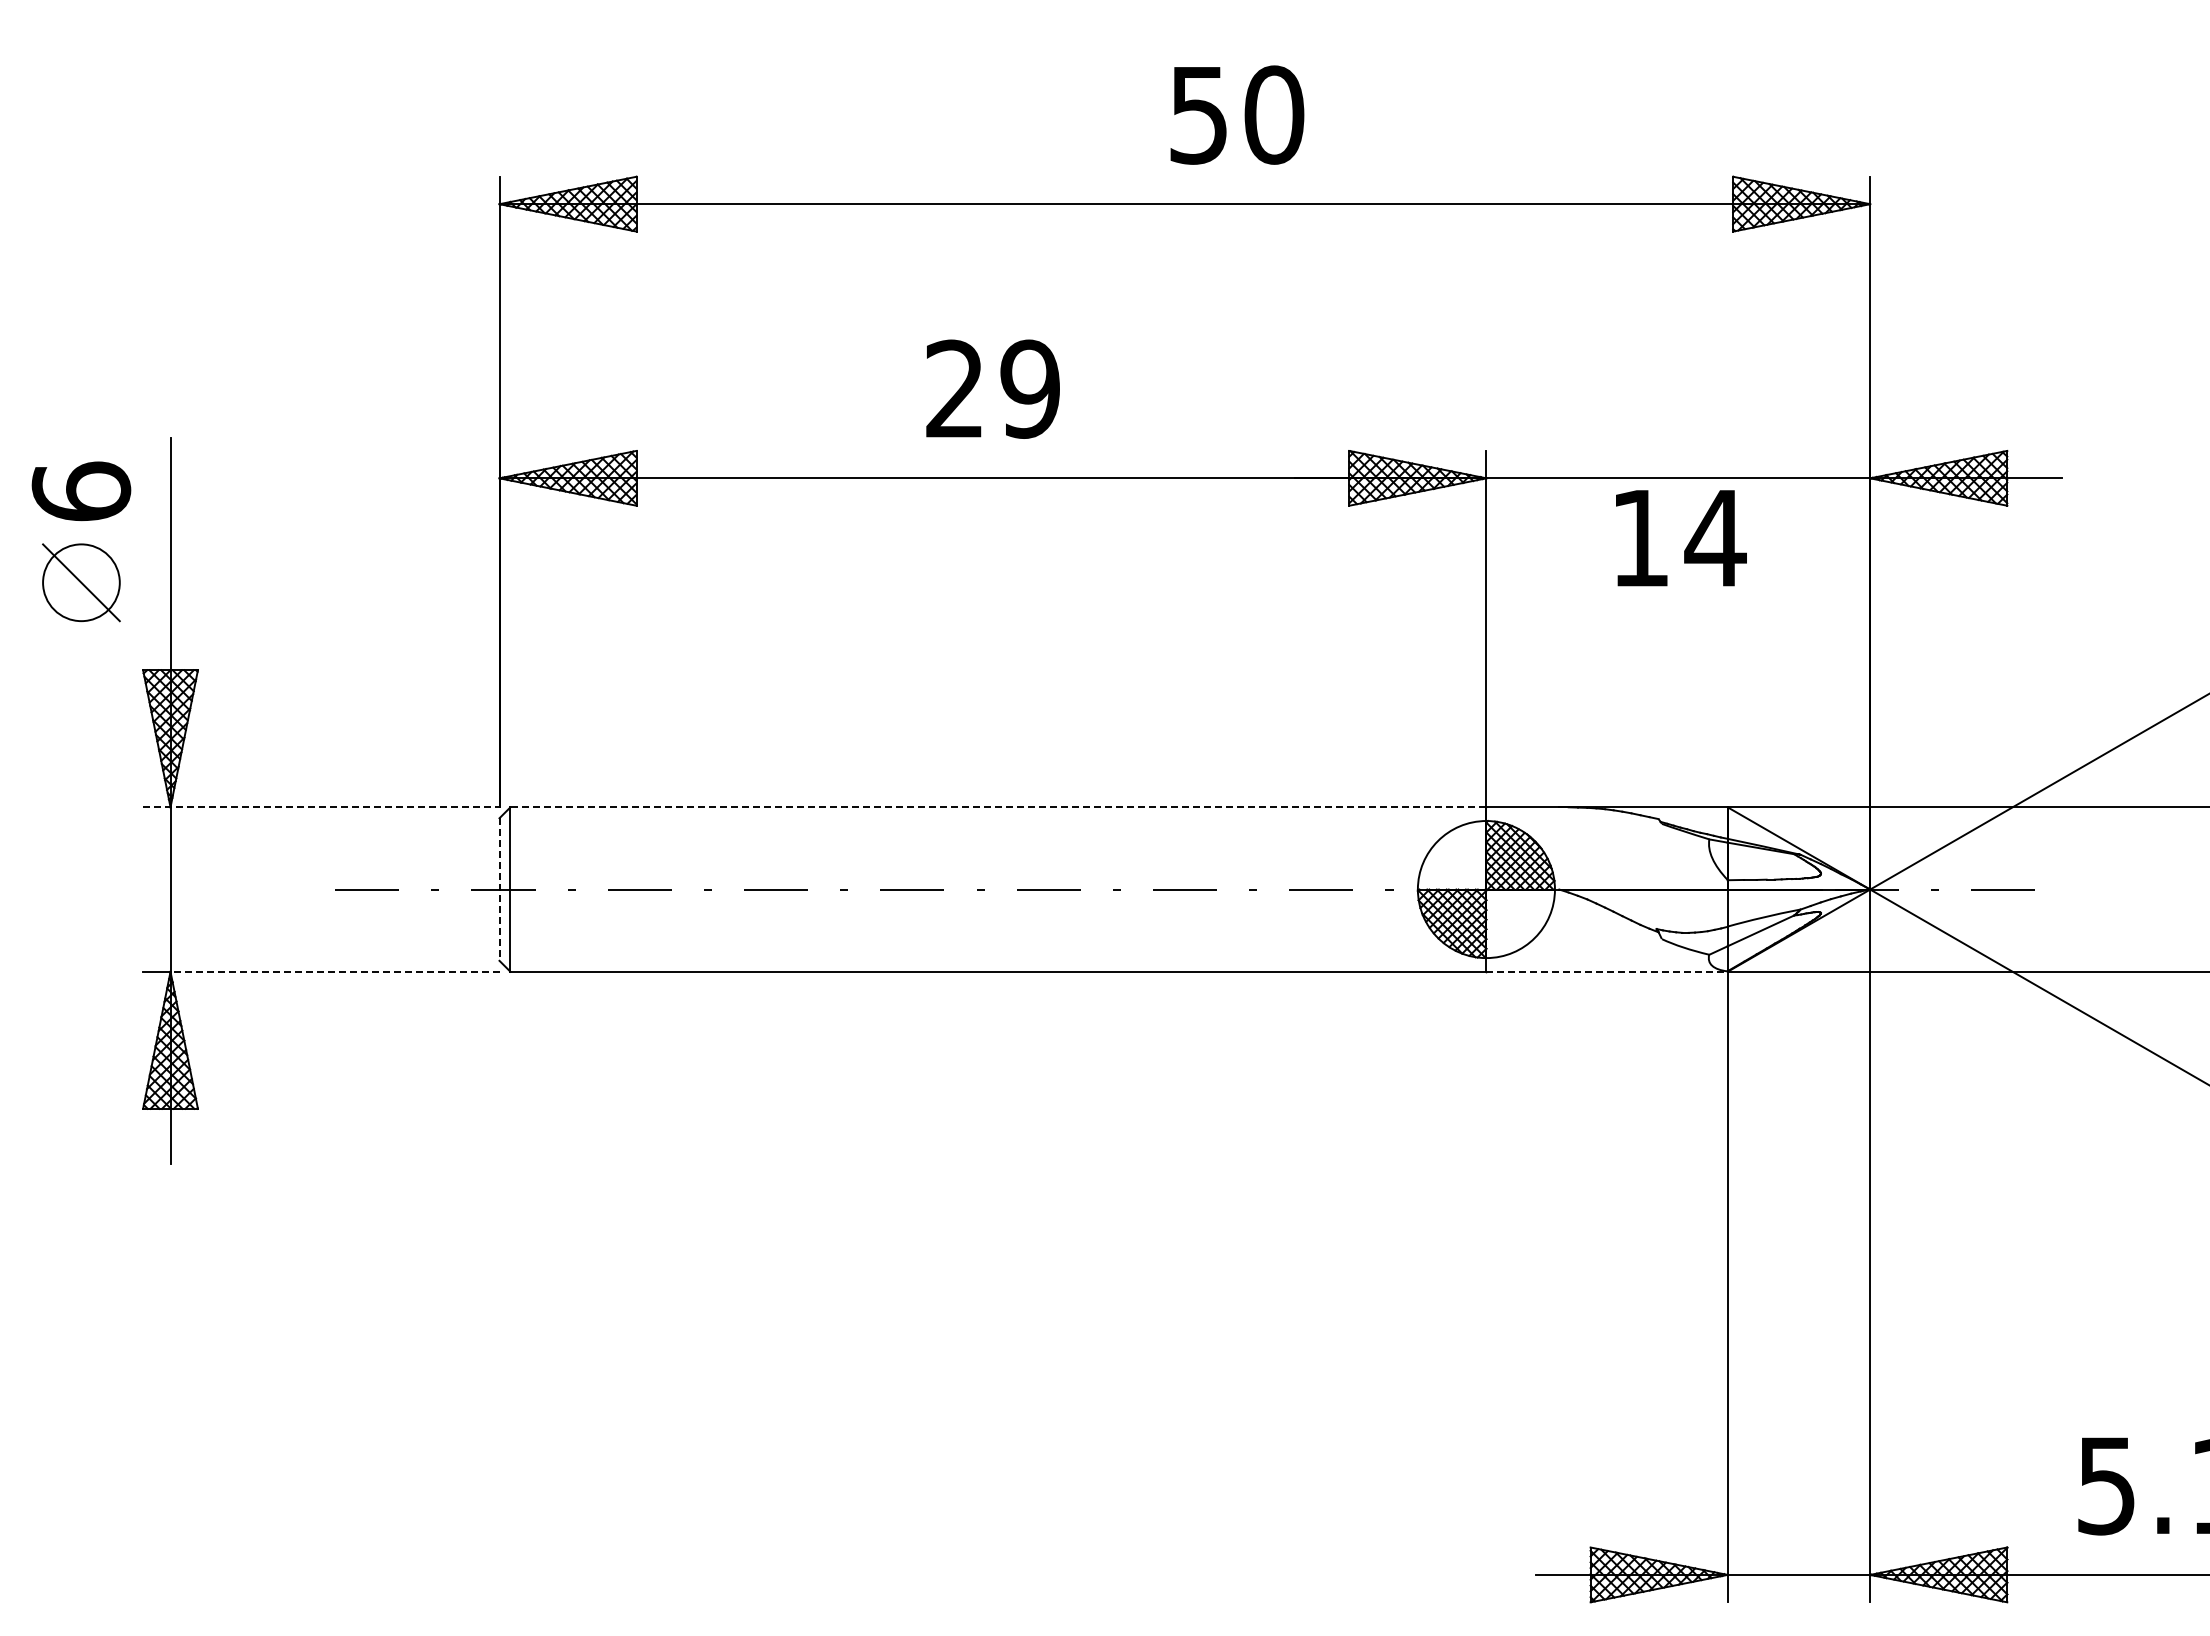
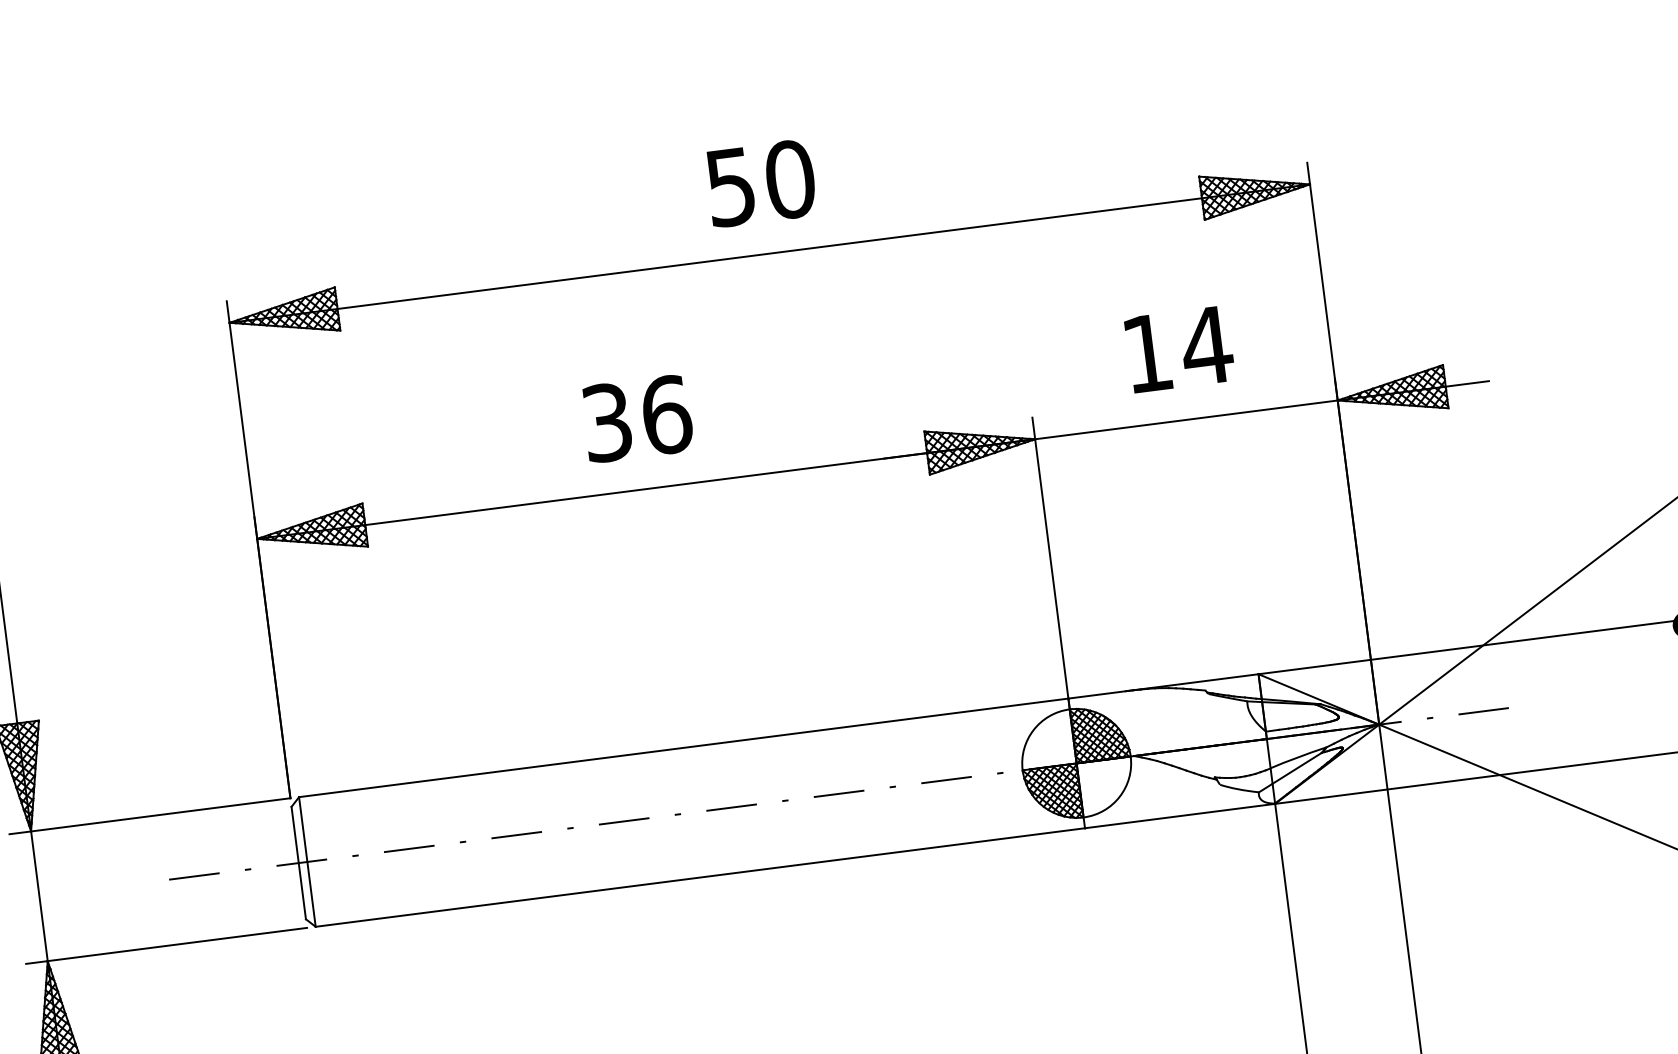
text: (1237, 114) -> (761, 182), moved
text: (993, 388) -> (637, 418), 29 -> 36
text: (1681, 538) -> (1179, 349), moved
line: (321, 807) -> (150, 816), dashed -> solid
line: (998, 807) -> (683, 748), dashed -> solid
line: (499, 890) -> (298, 863), dashed -> solid
line: (334, 971) -> (176, 944), dashed -> solid
line: (1607, 971) -> (1180, 815), dashed -> solid

